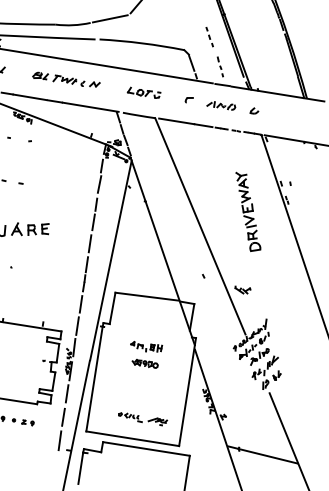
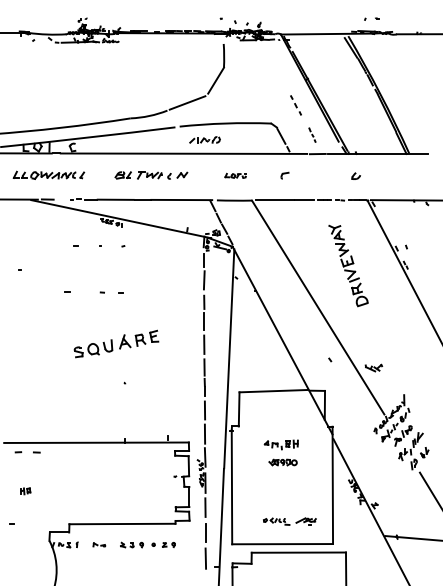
part: (220, 66) -> (312, 134), size x0.7
part: (143, 92) -> (235, 175), size x0.6
part: (221, 105) -> (204, 139), moved
part: (248, 212) -> (348, 265), moved

